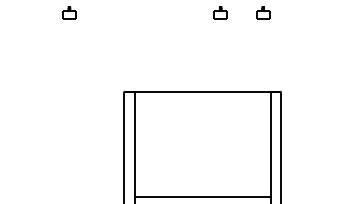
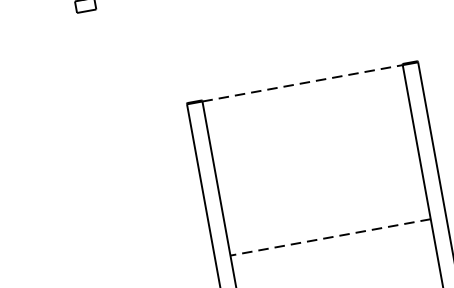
line: (202, 92) -> (302, 83), solid -> dashed
line: (202, 197) -> (330, 238), solid -> dashed

